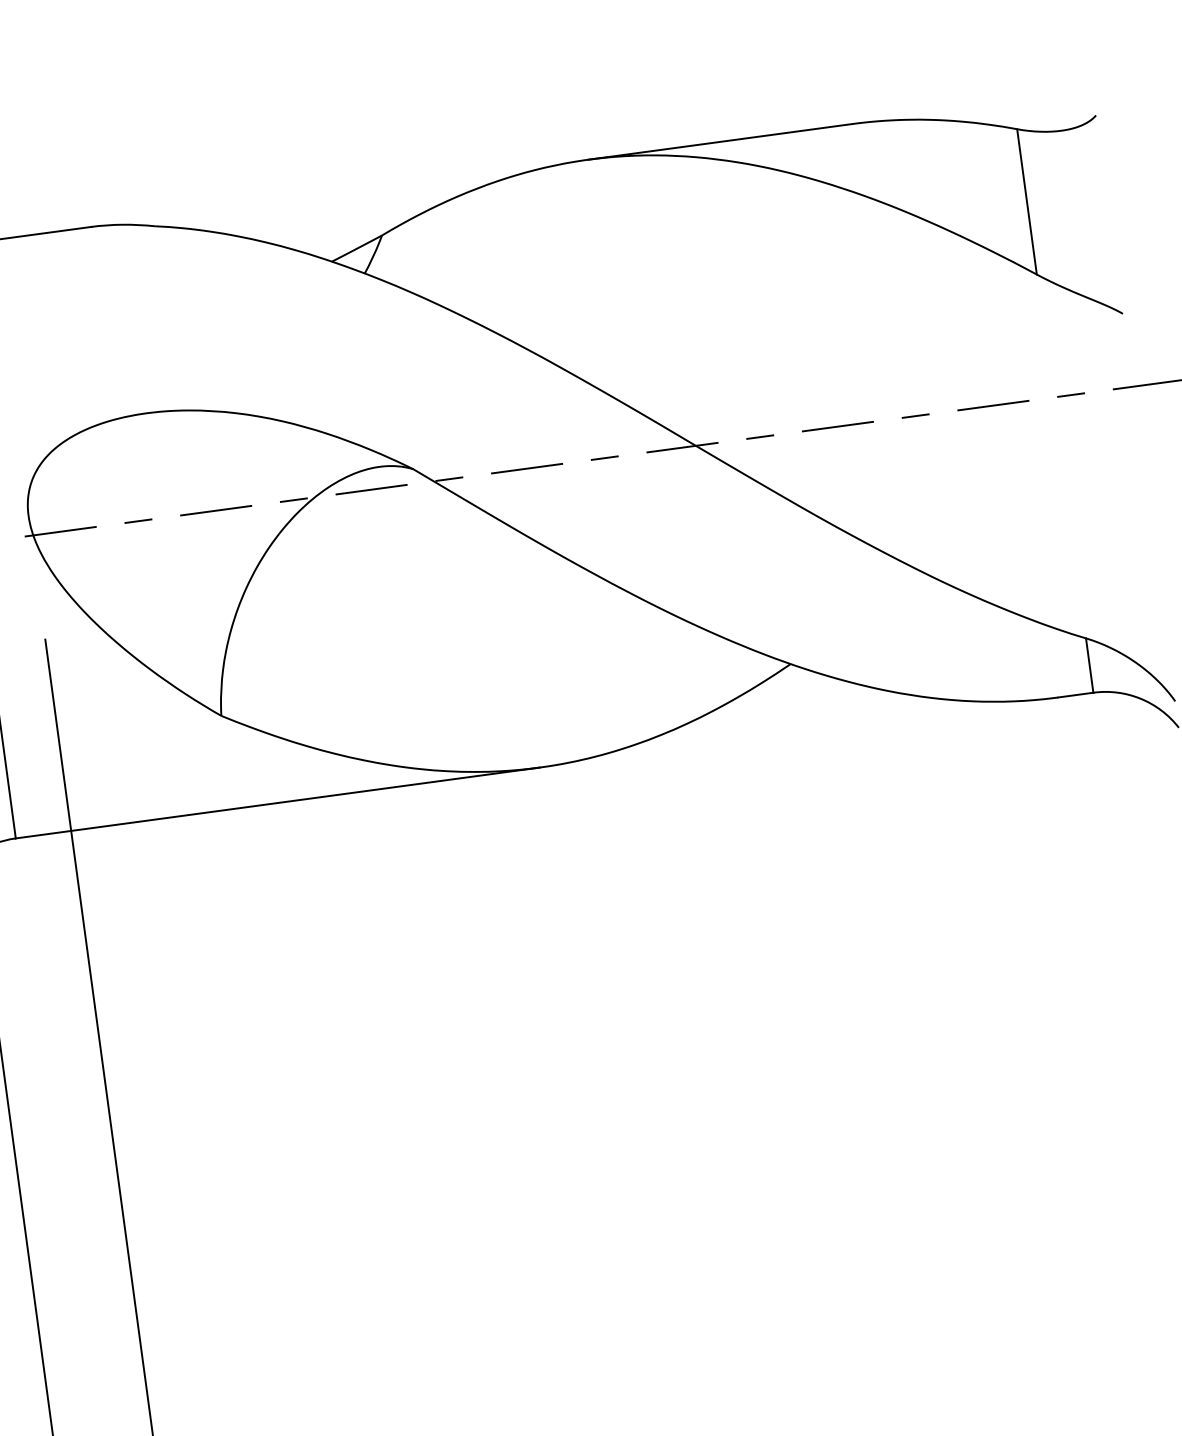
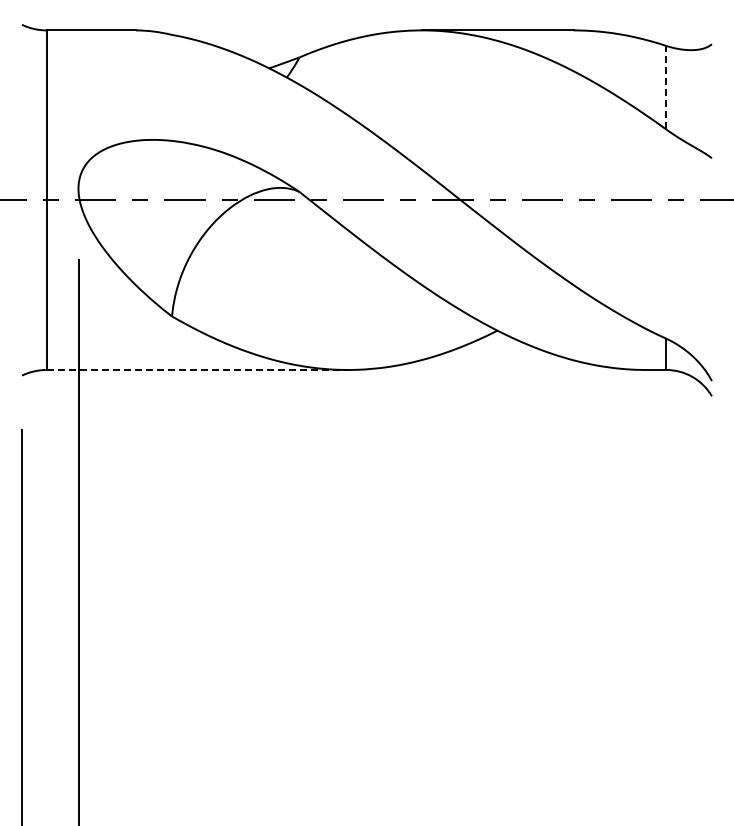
line: (1027, 201) -> (666, 87), solid -> dashed
line: (278, 802) -> (197, 369), solid -> dashed

